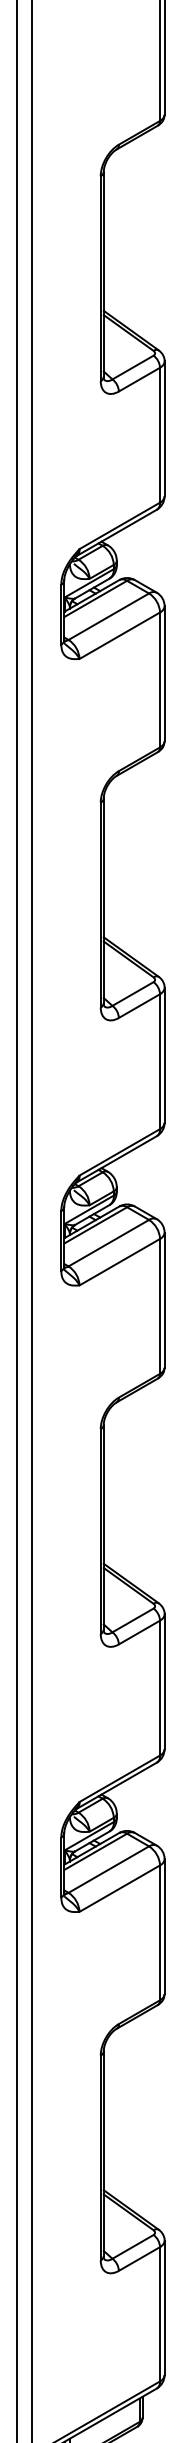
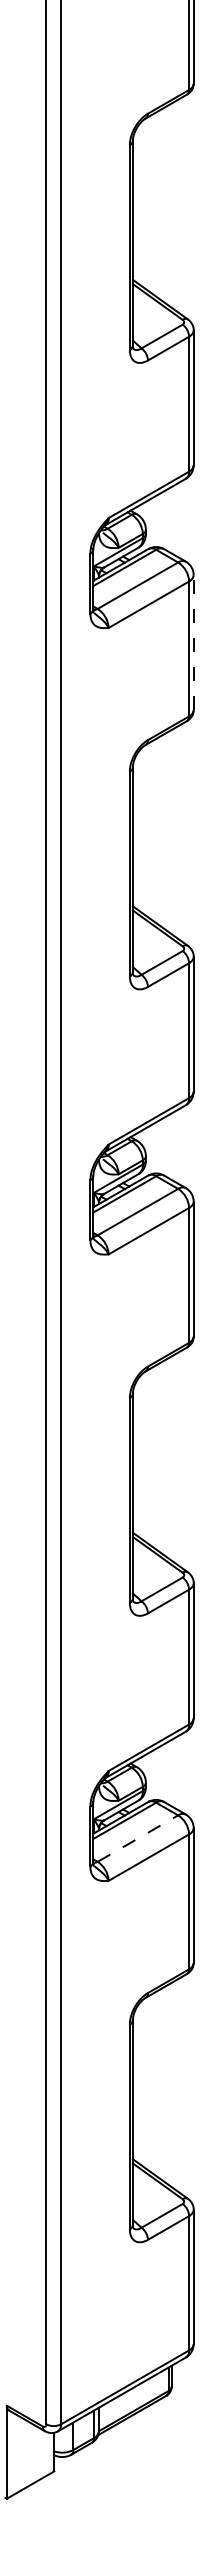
line: (164, 673) -> (193, 642), solid -> dashed
line: (109, 1869) -> (138, 1838), solid -> dashed

